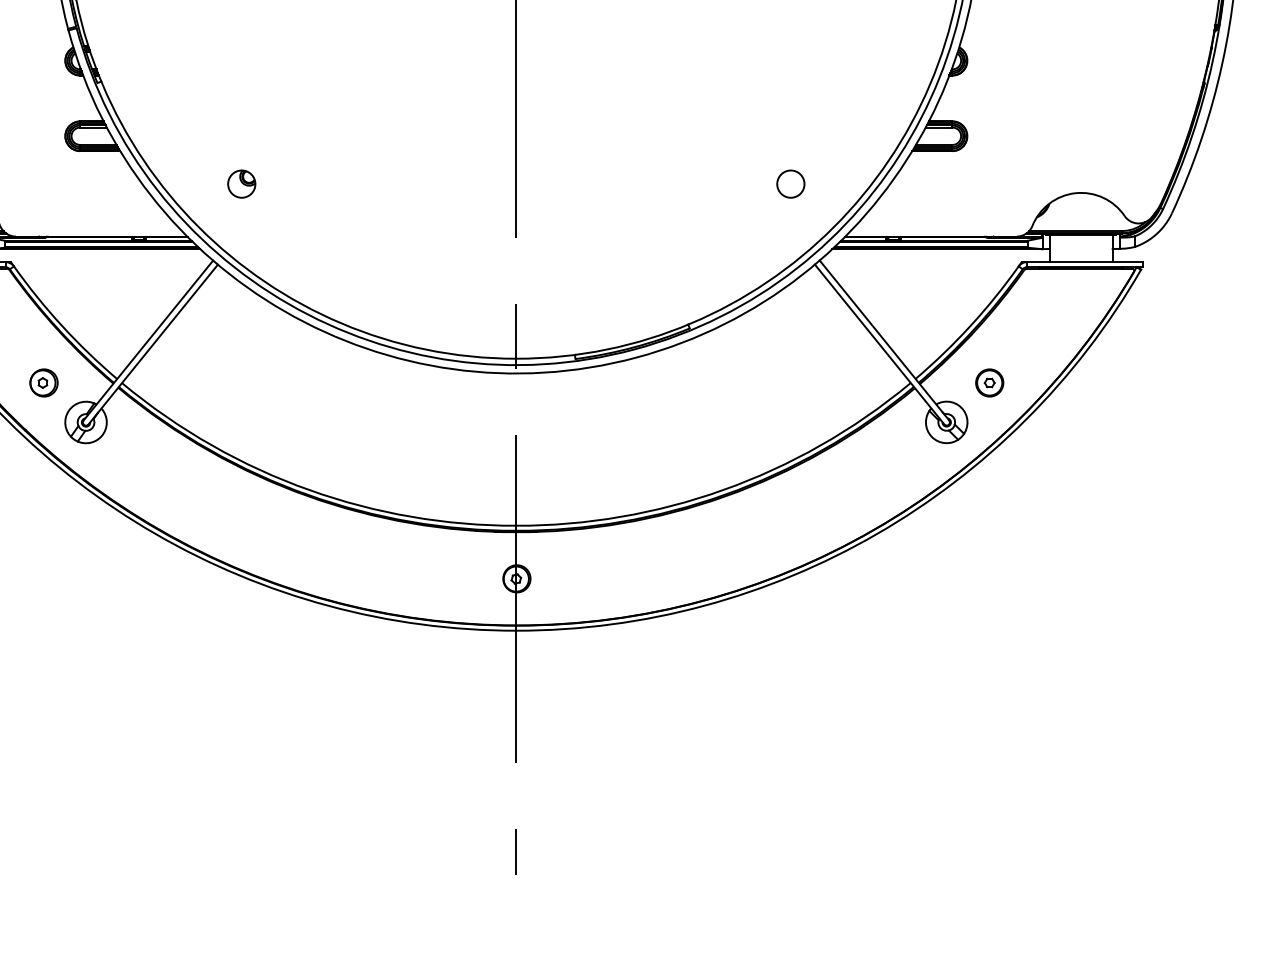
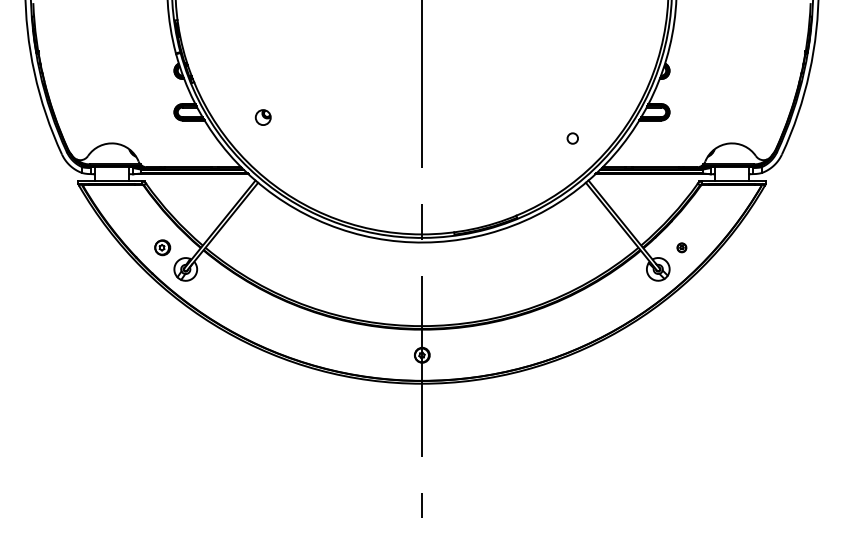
part: (240, 183) -> (262, 117), moved
circle: (790, 183) -> (572, 138), size x0.7
part: (989, 382) -> (681, 247), size x0.6

